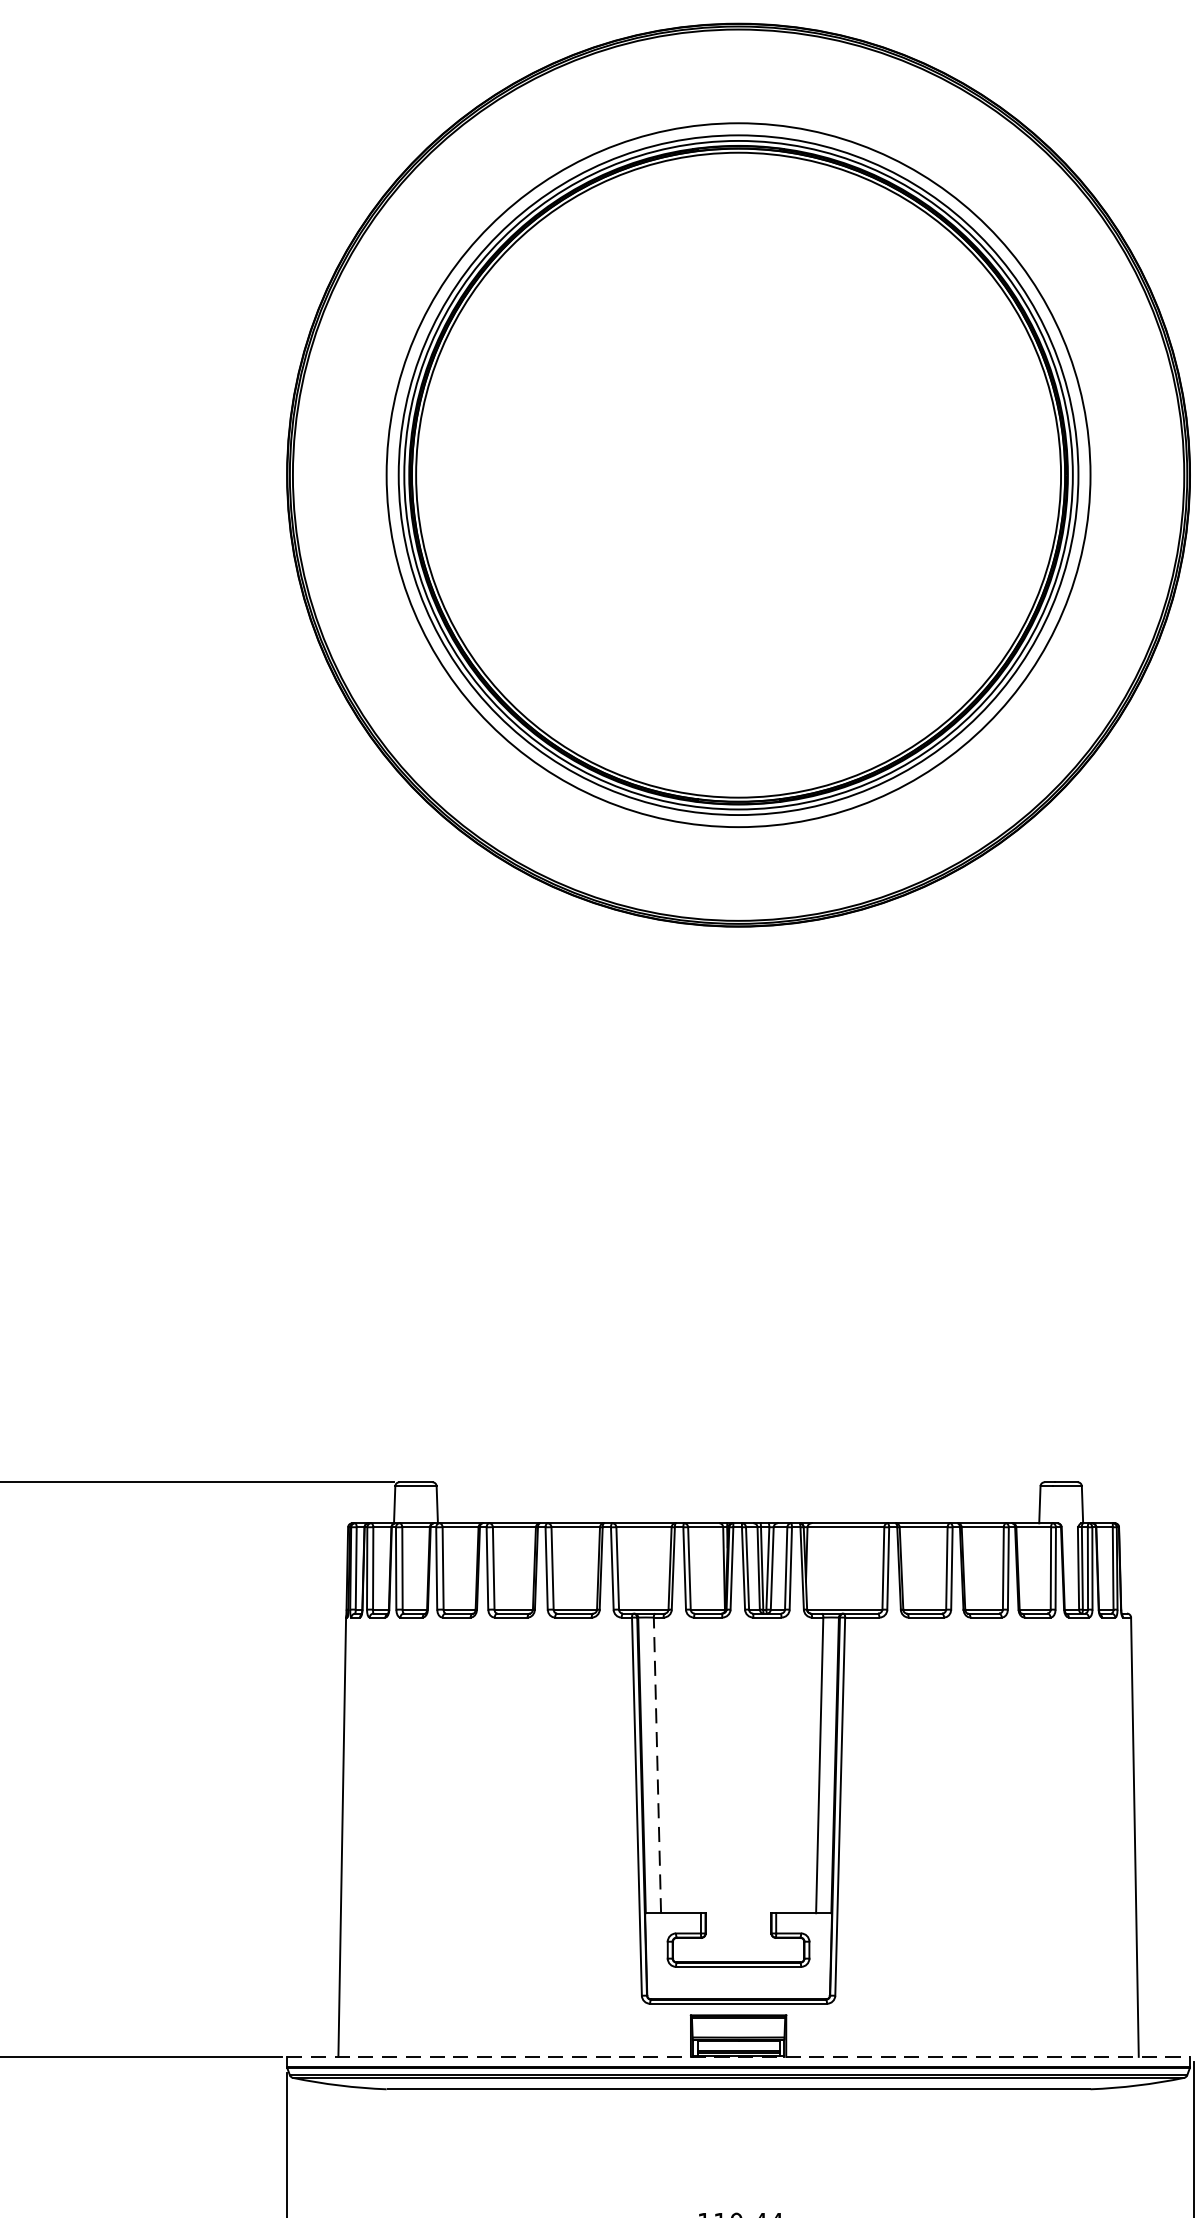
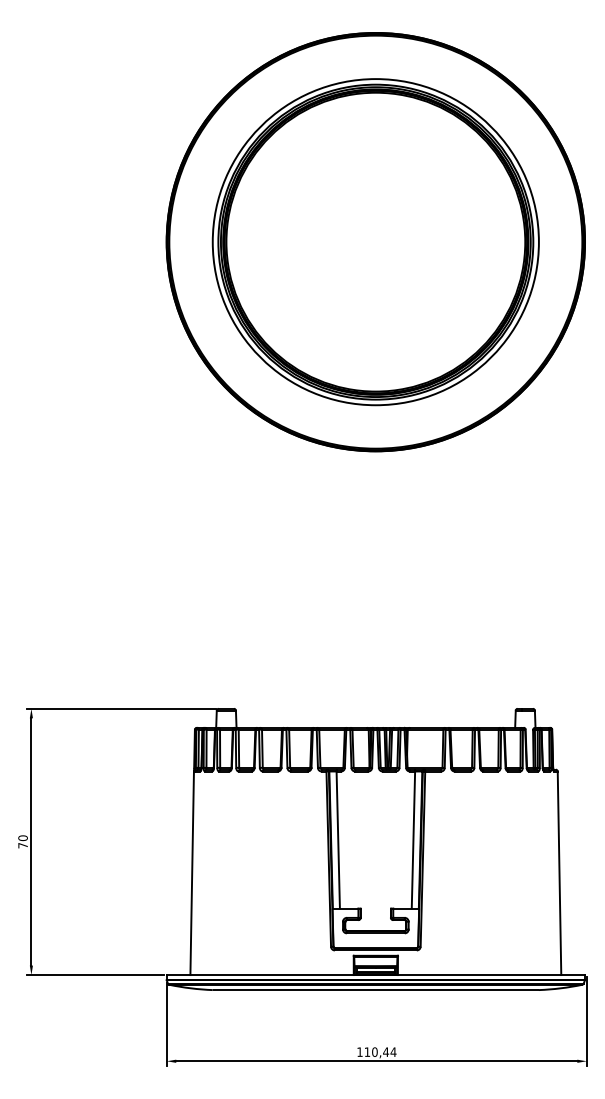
line: (657, 1766) -> (338, 840), dashed -> solid
line: (739, 2057) -> (376, 975), dashed -> solid

